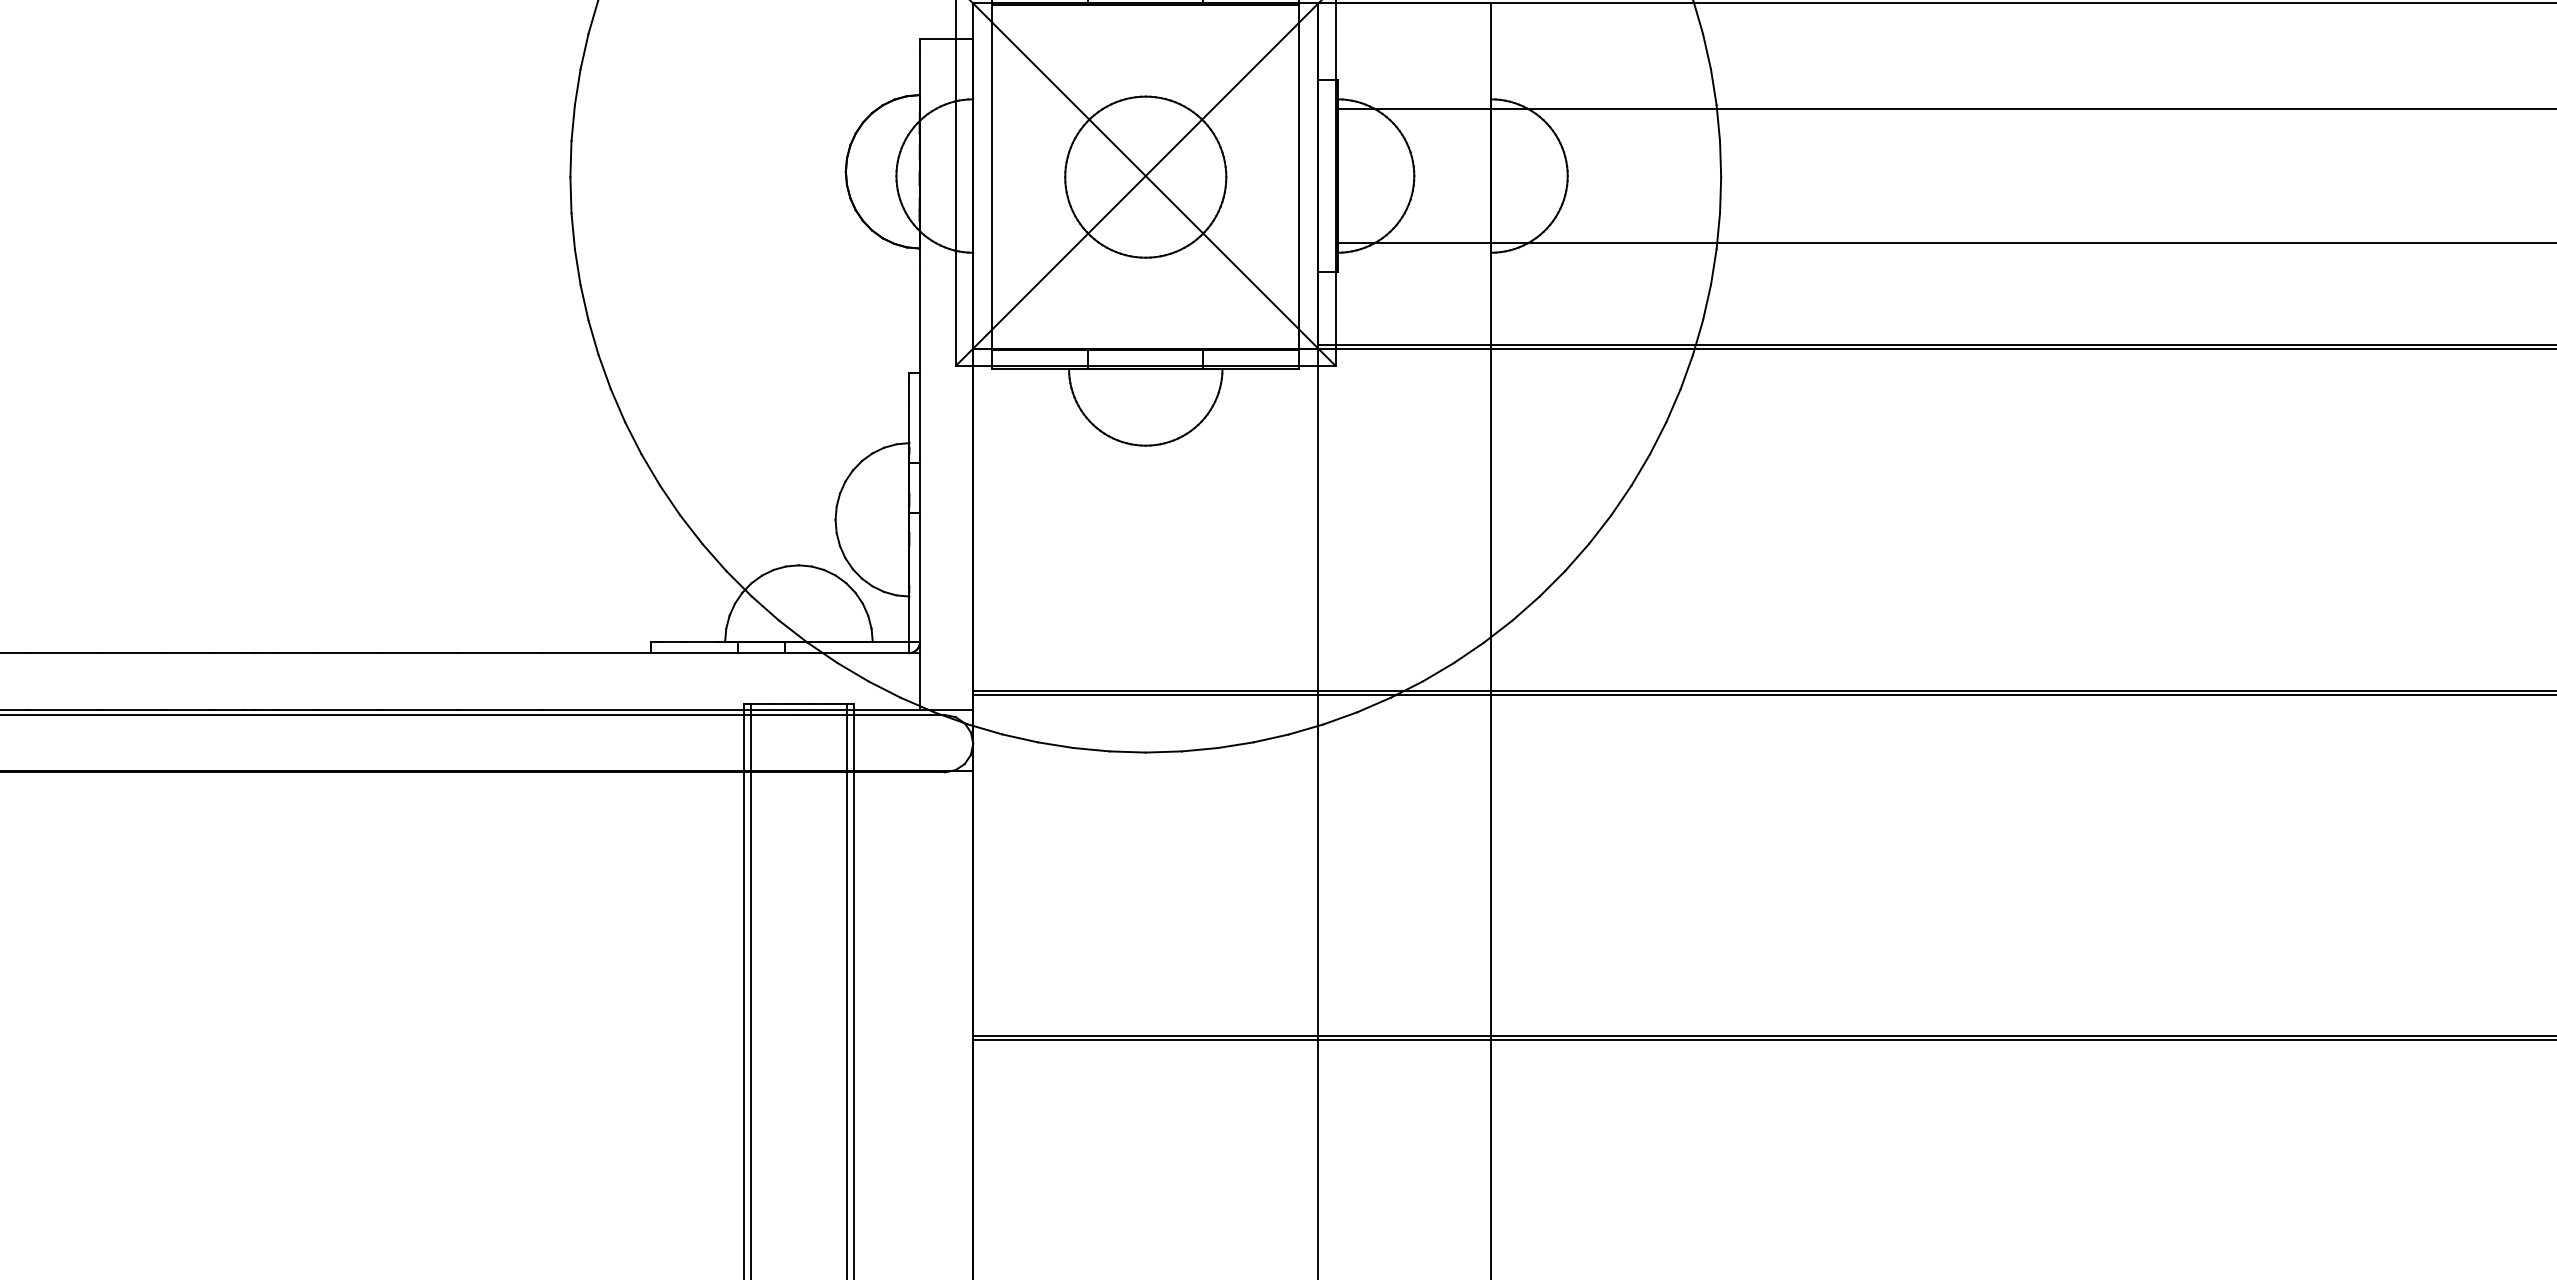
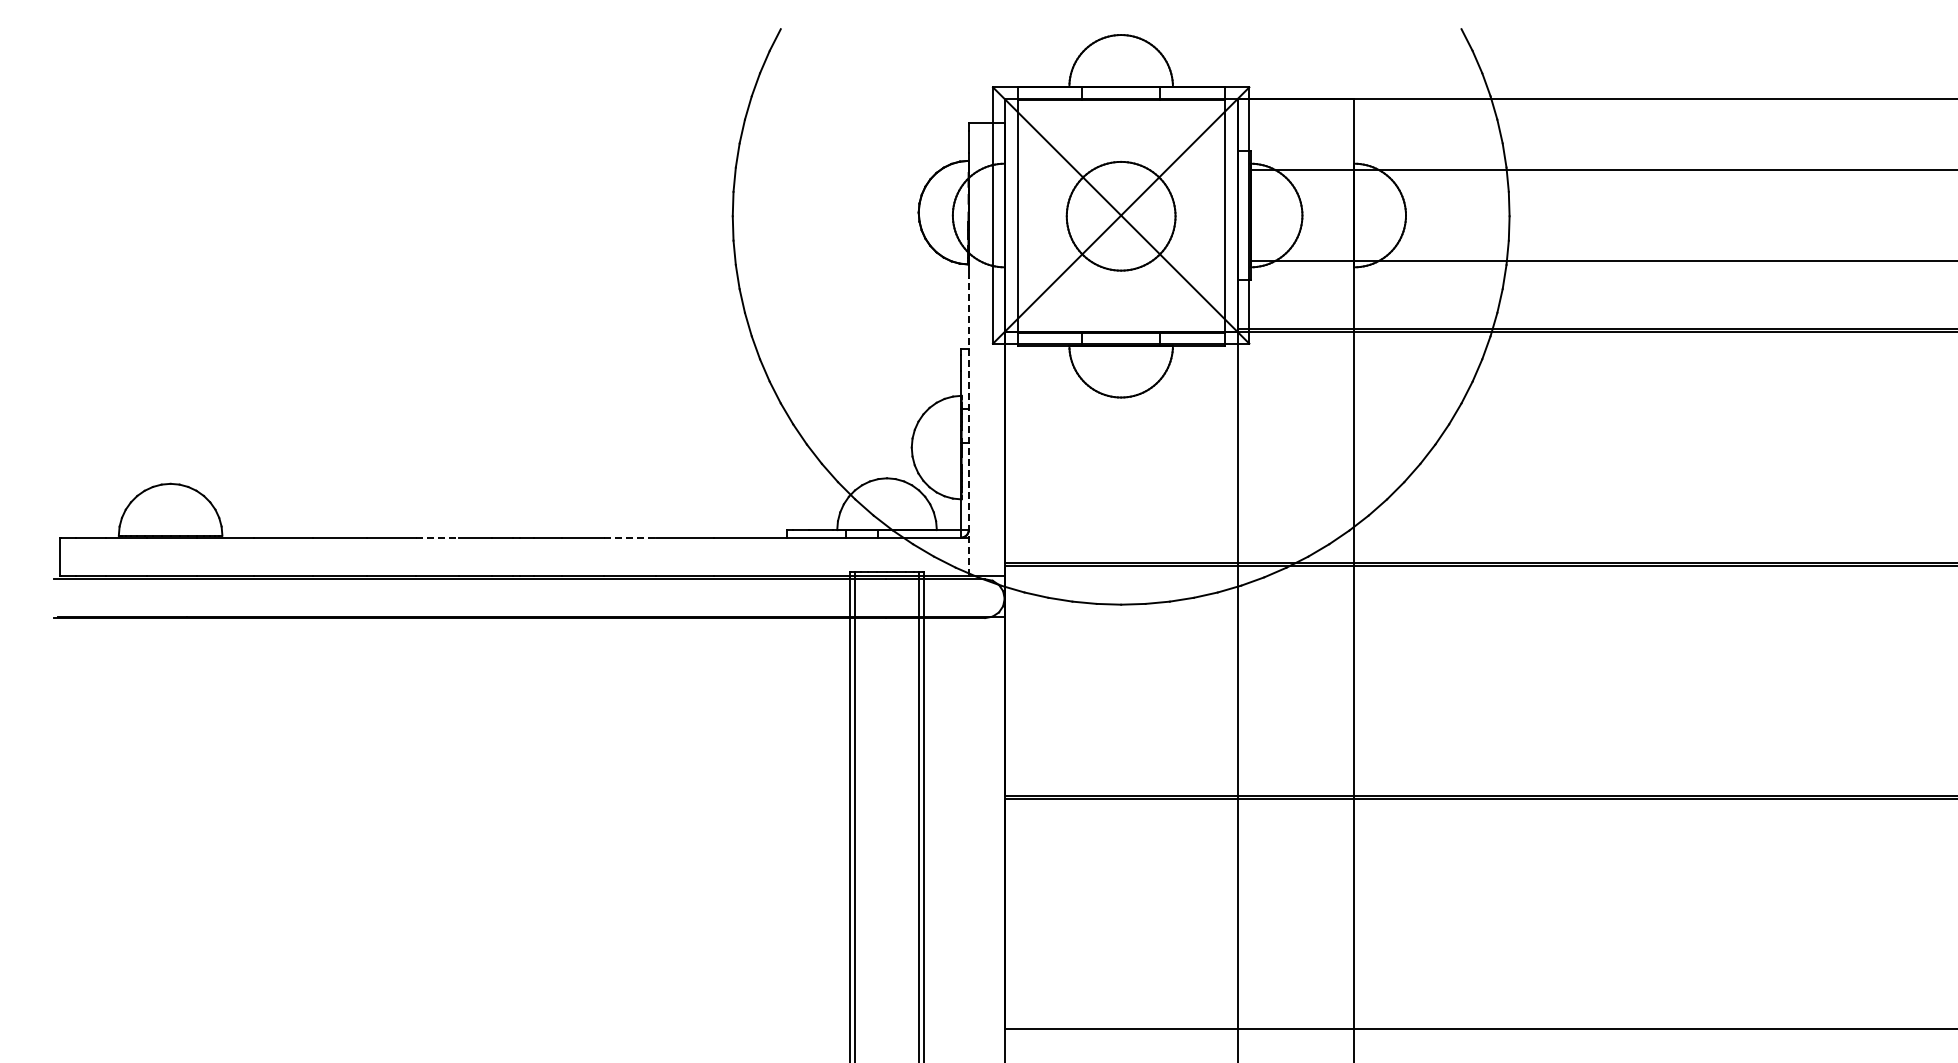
line: (919, 490) -> (968, 427), solid -> dashed
line: (134, 653) -> (438, 537), solid -> dashed
line: (418, 653) -> (630, 537), solid -> dashed

